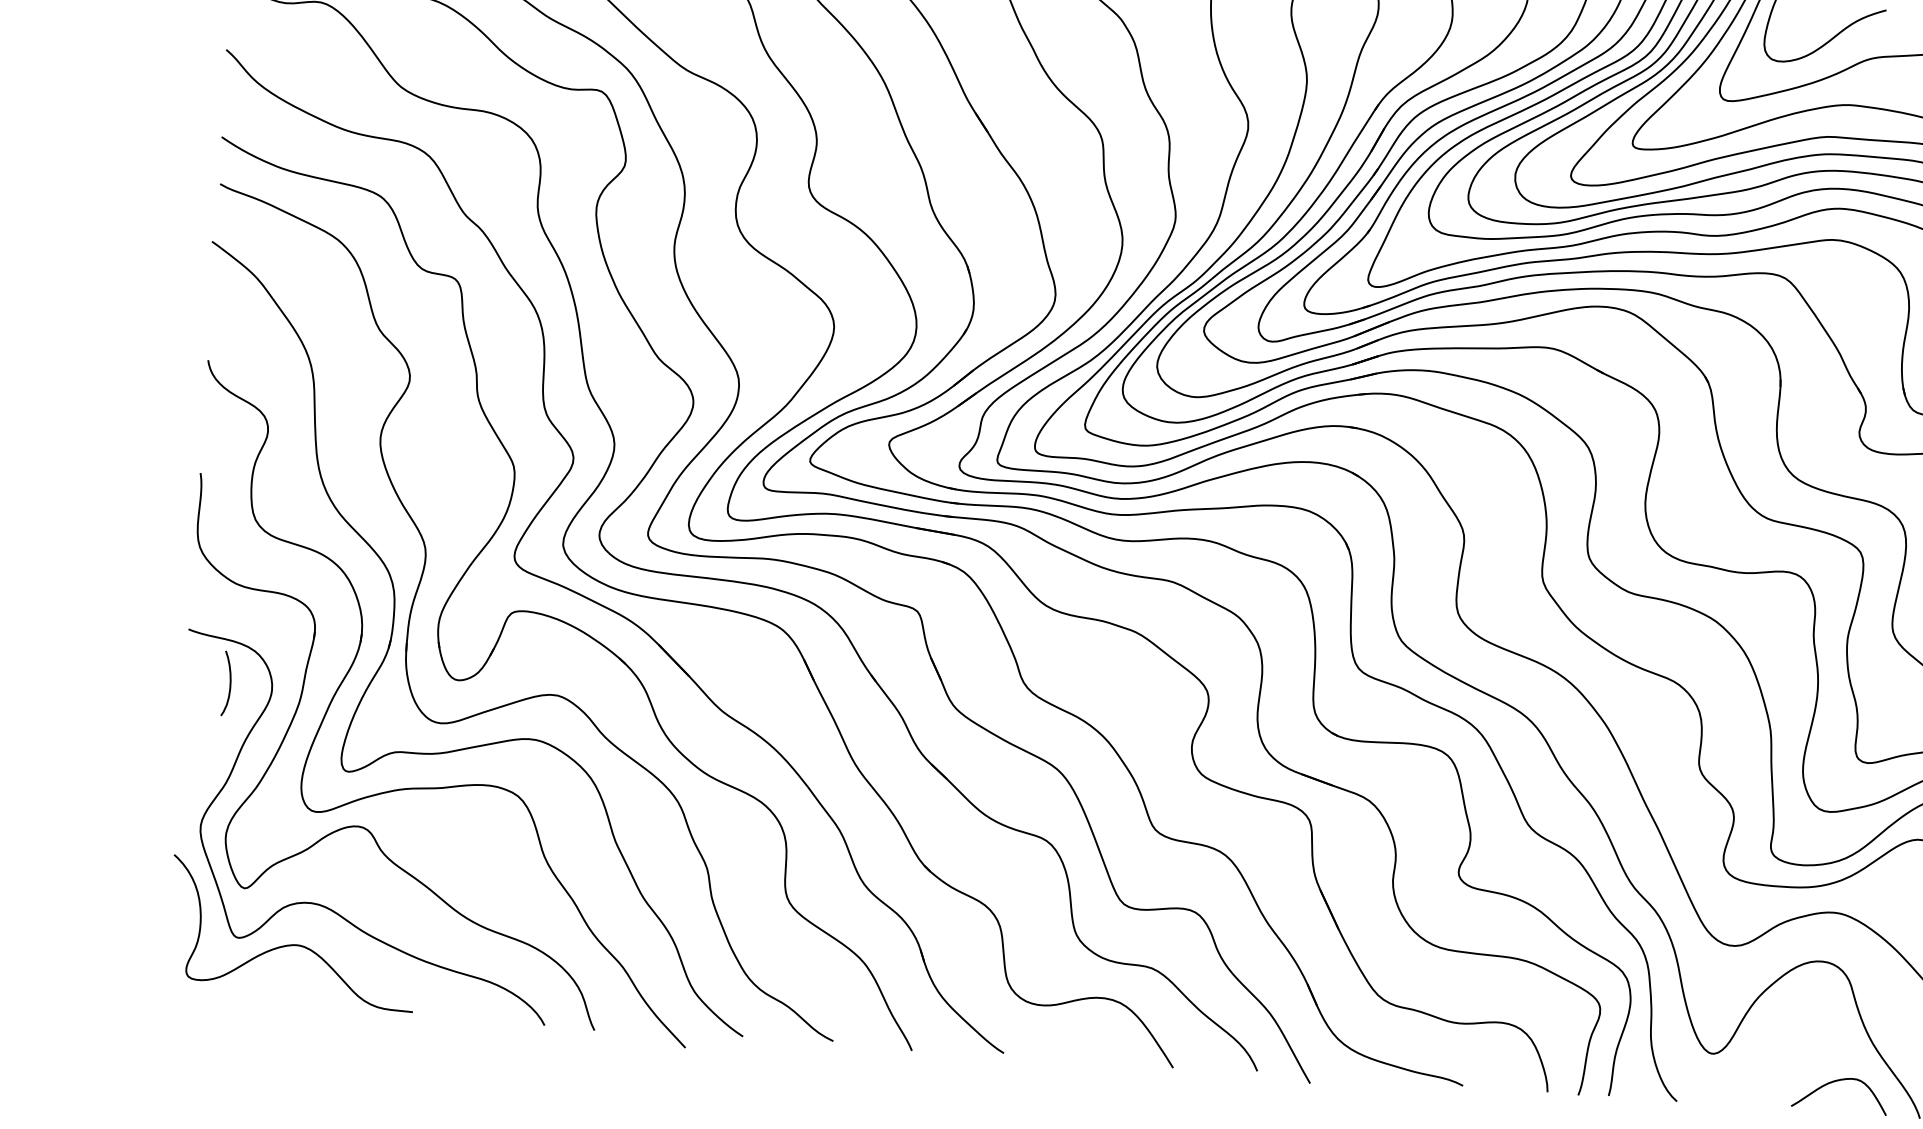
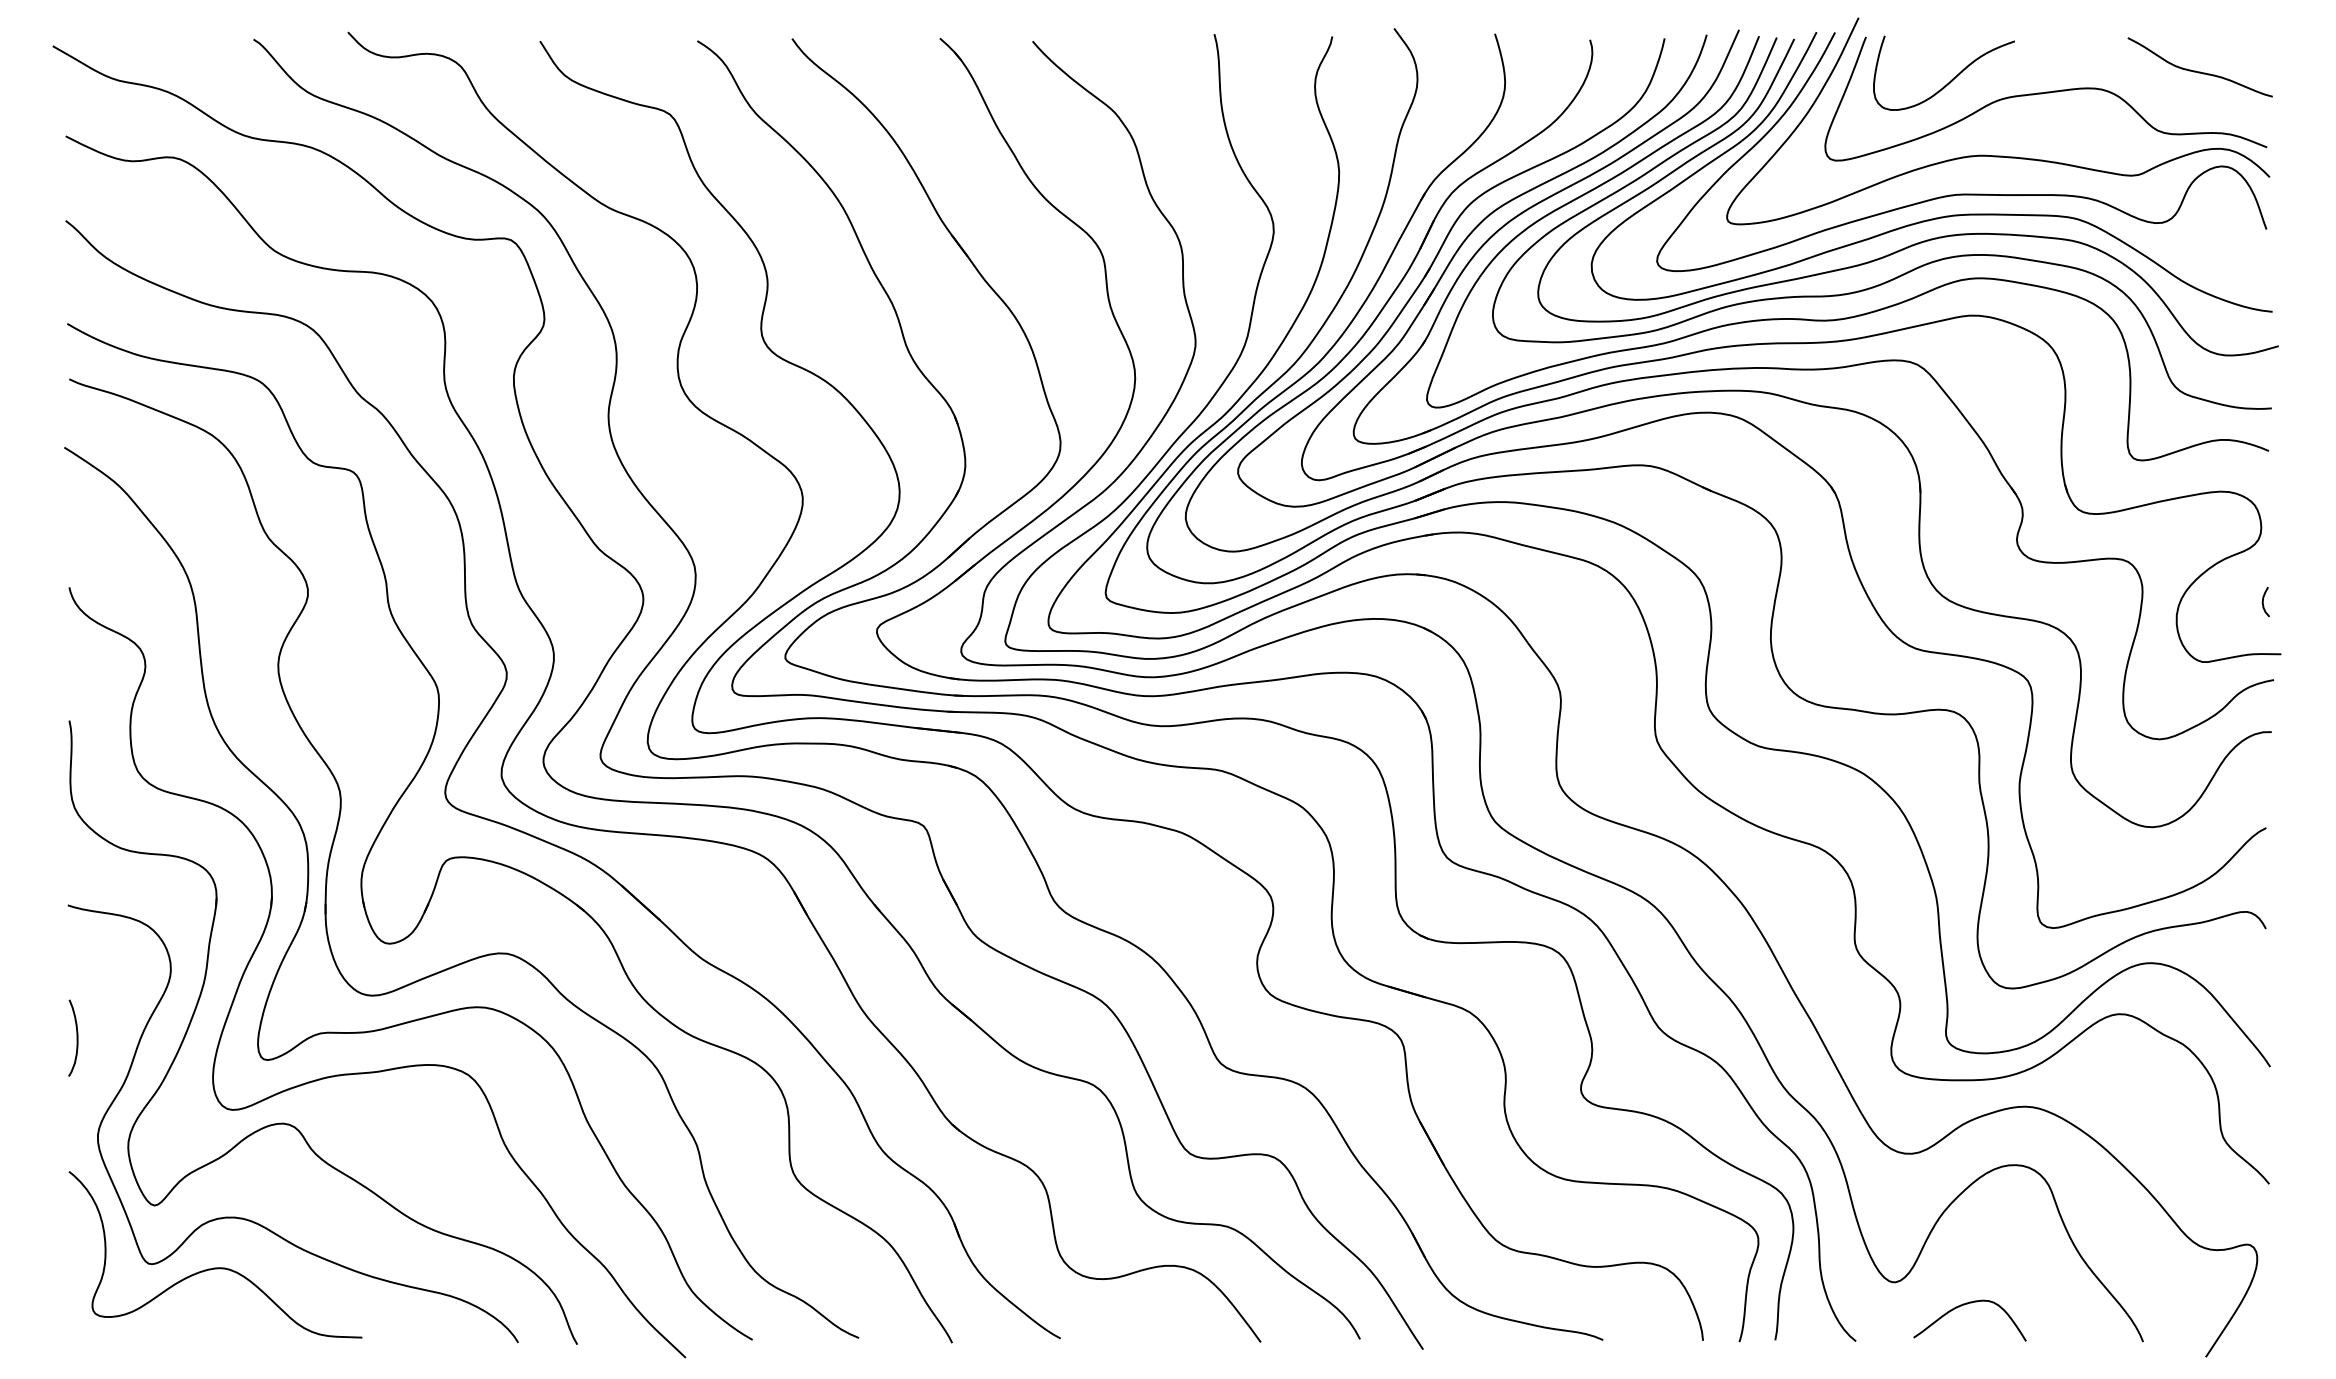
curve: (229, 683) -> (76, 1037), moved
curve: (1836, 1081) -> (1964, 1305), moved

